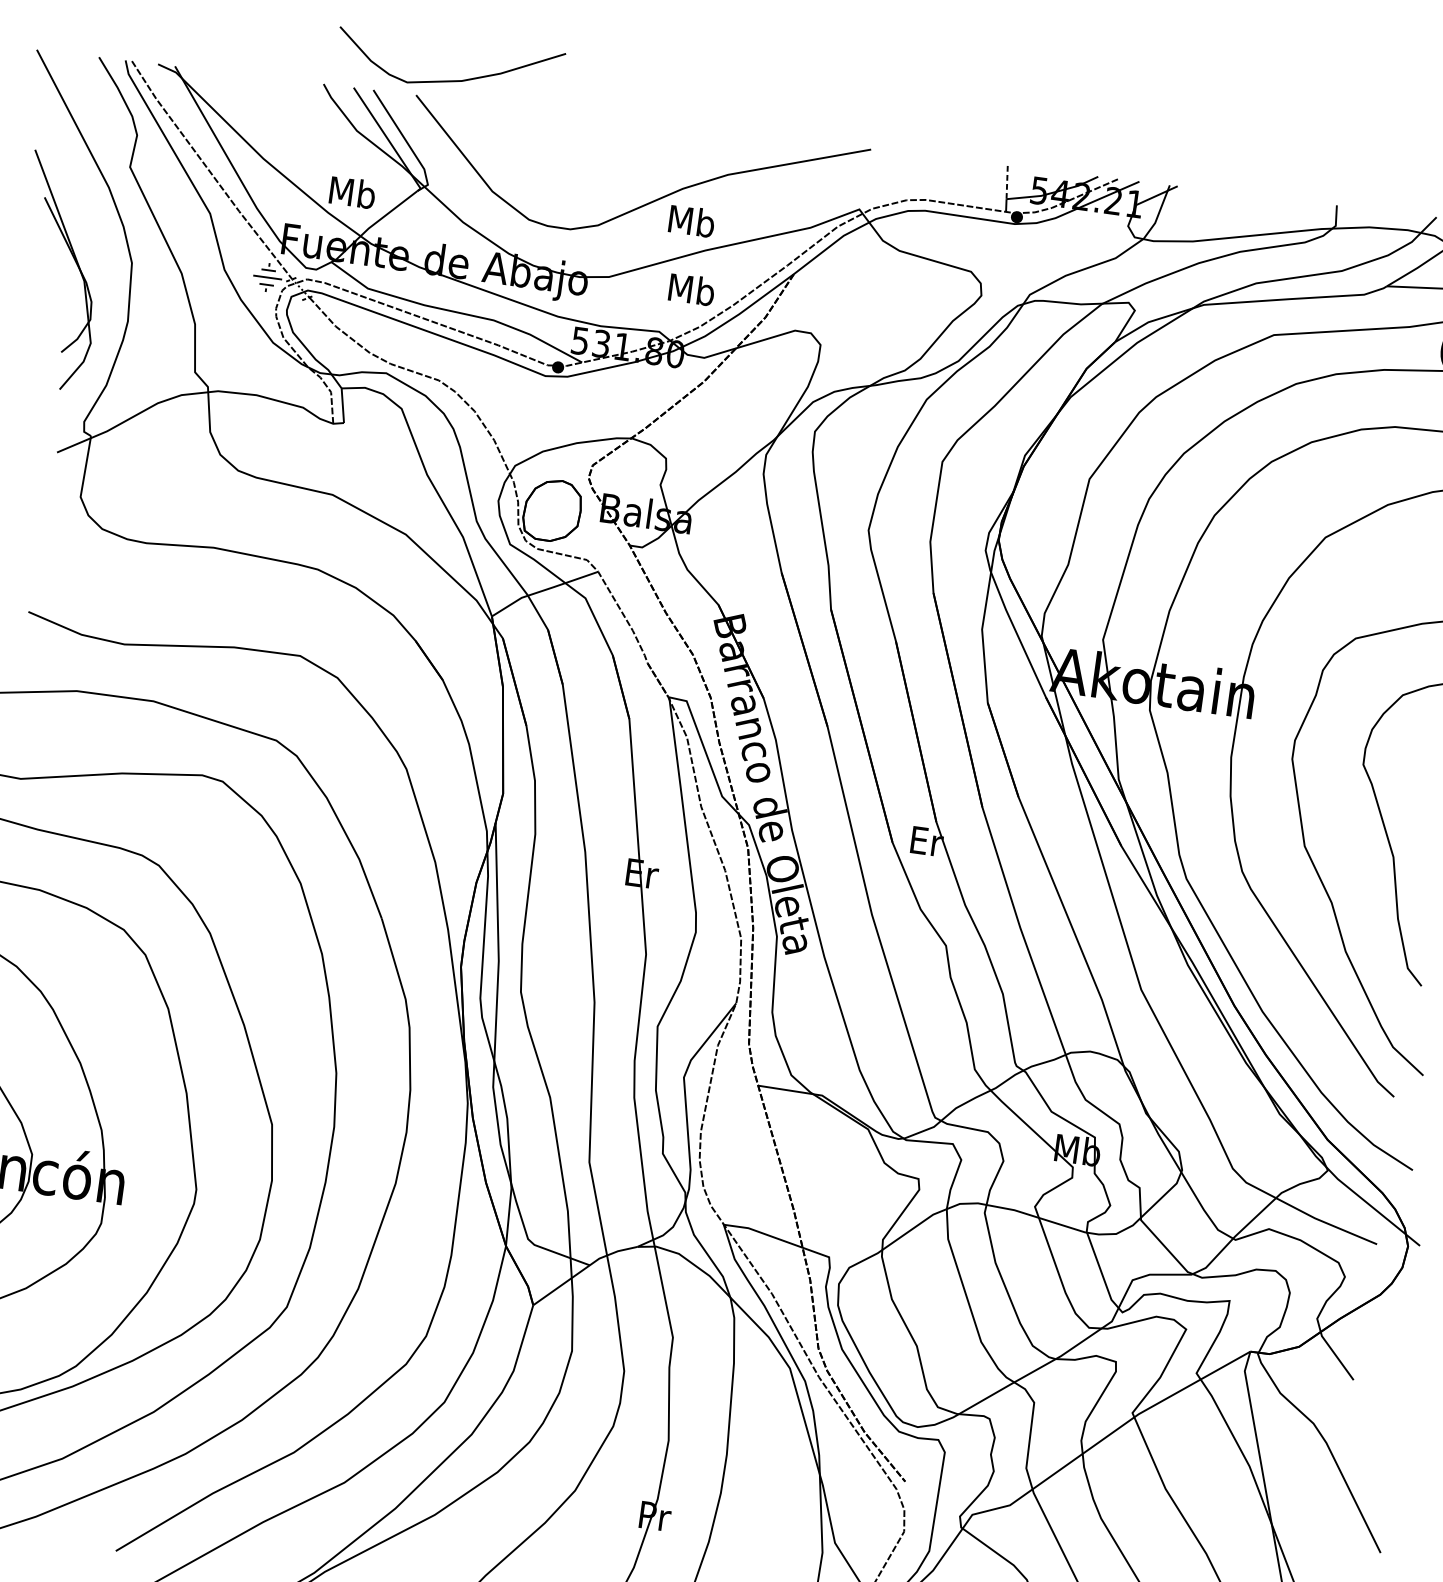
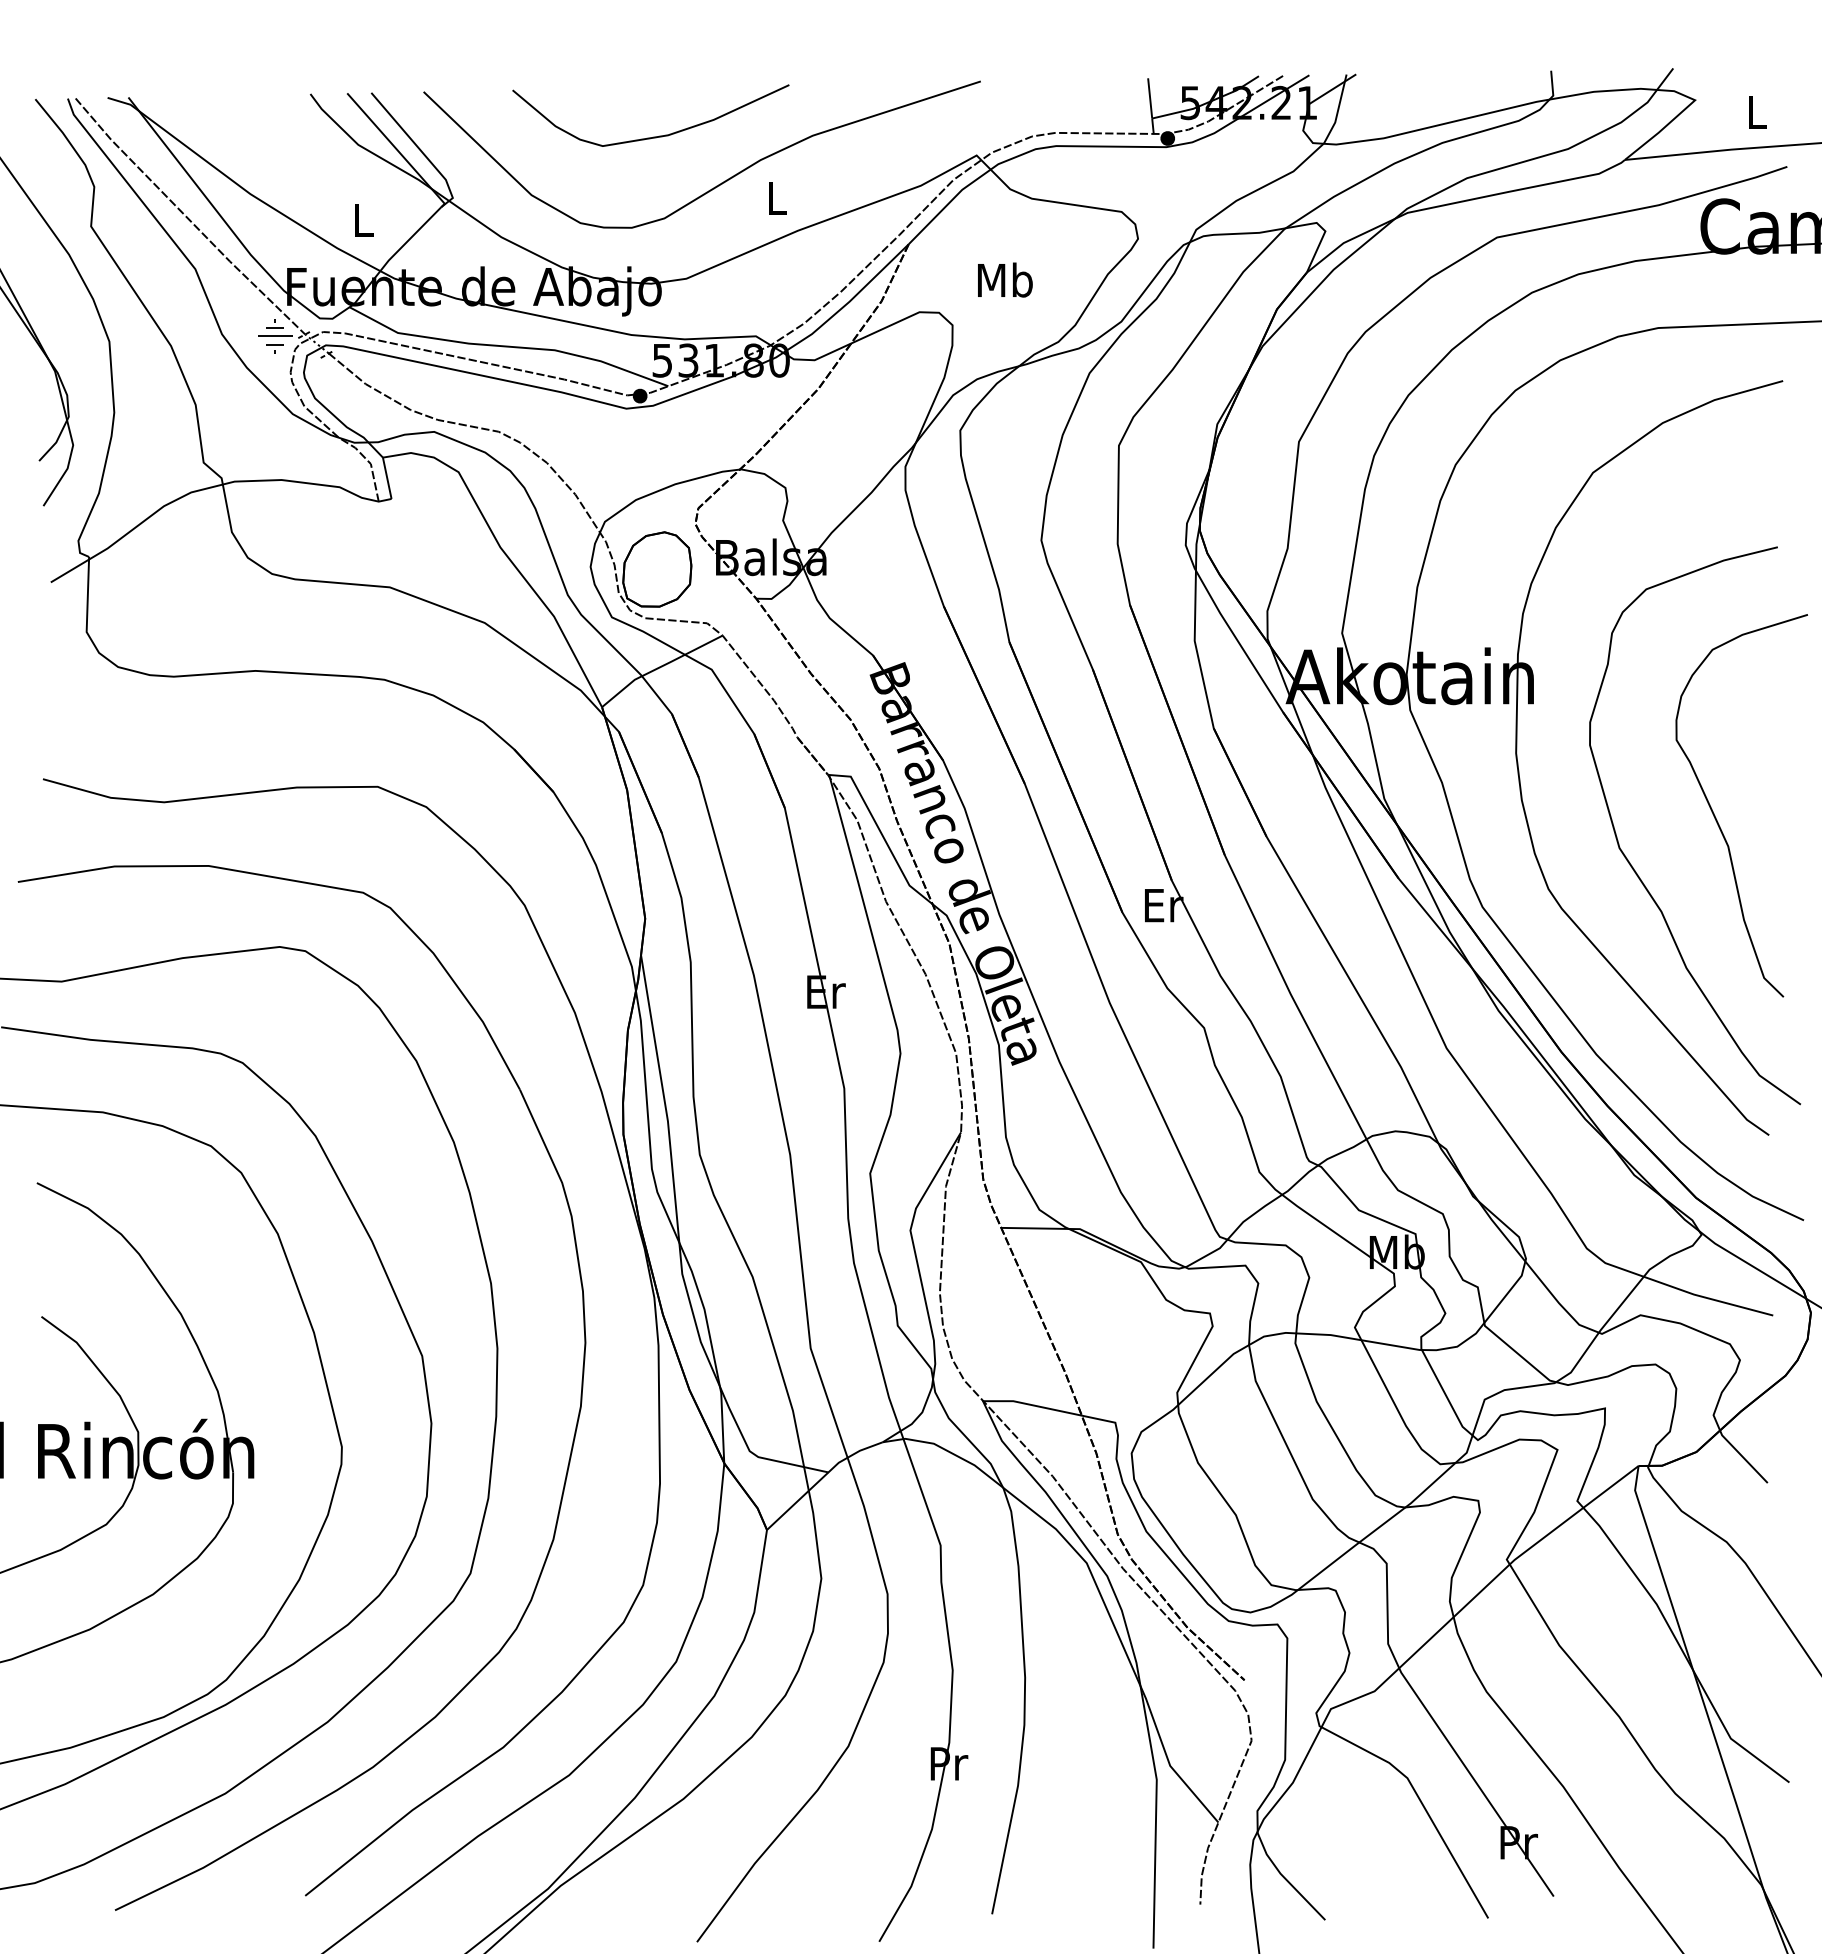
curve: (449, 80) -> (653, 136), moved
line: (1007, 182) -> (1150, 98), dashed -> solid
text: (352, 192) -> (363, 219), Mb -> L
text: (691, 221) -> (776, 197), Mb -> L
text: (692, 289) -> (1005, 279), moved

